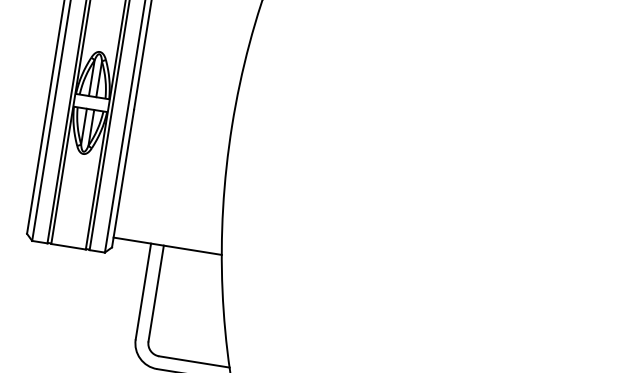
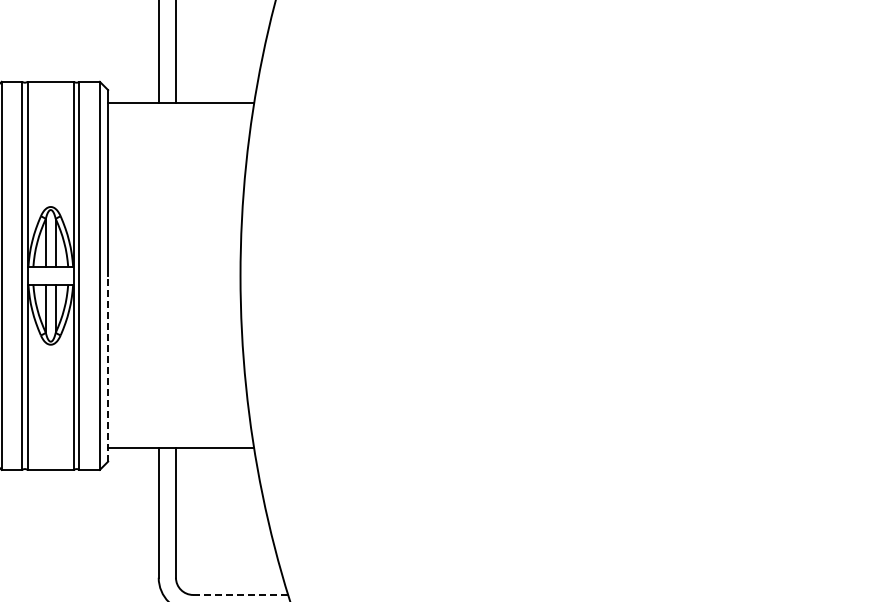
line: (123, 178) -> (108, 368), solid -> dashed
line: (194, 361) -> (240, 594), solid -> dashed

